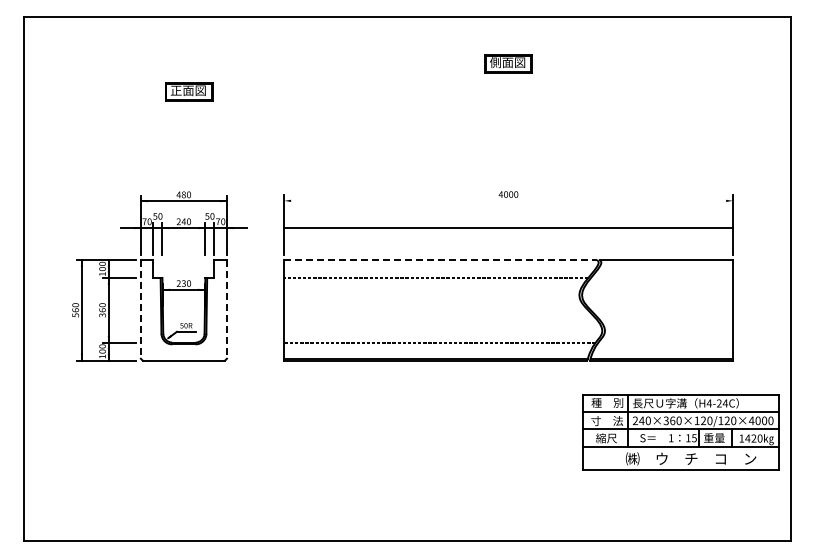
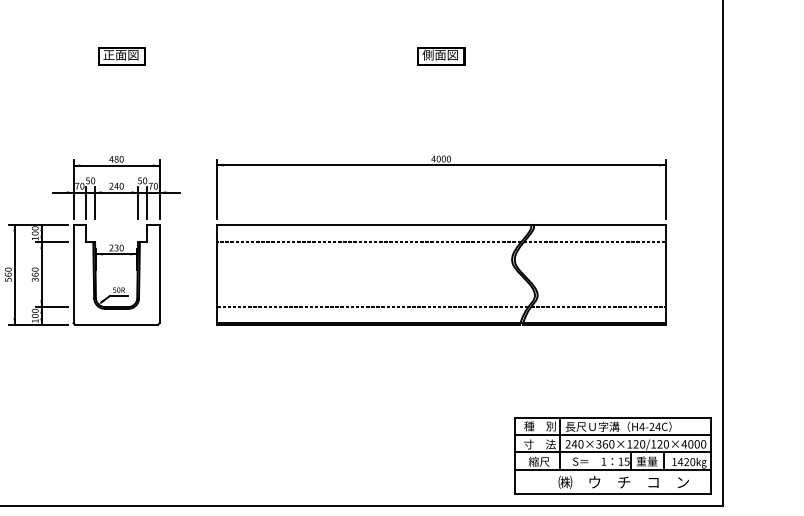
part: (508, 63) -> (441, 55), moved
line: (508, 227) -> (441, 164), moved
line: (441, 260) -> (374, 224), dashed -> solid
line: (661, 278) -> (594, 242), added
line: (140, 309) -> (73, 273), dashed -> solid
line: (226, 309) -> (159, 273), dashed -> solid
line: (665, 342) -> (598, 306), added
part: (680, 432) -> (613, 455), moved

